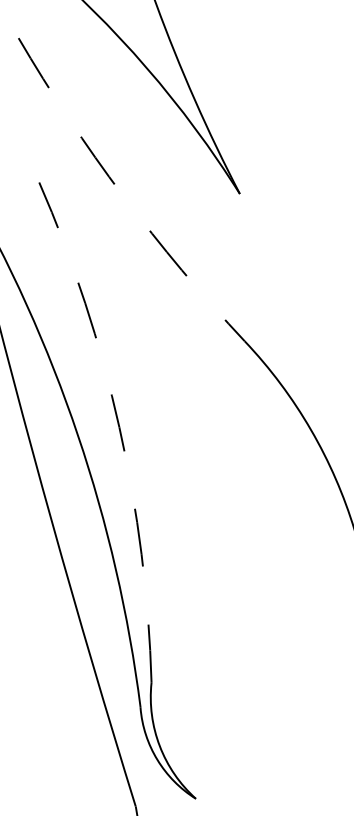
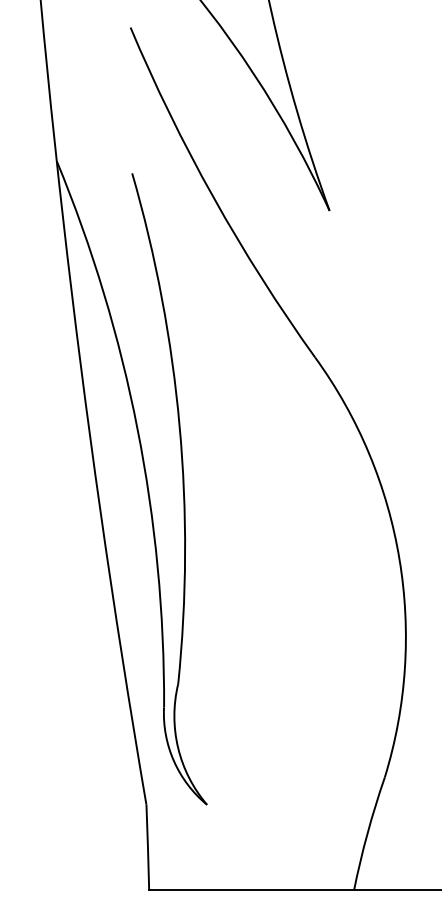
arc: (123, 195) -> (213, 197), dashed -> solid
arc: (119, 427) -> (179, 426), dashed -> solid

